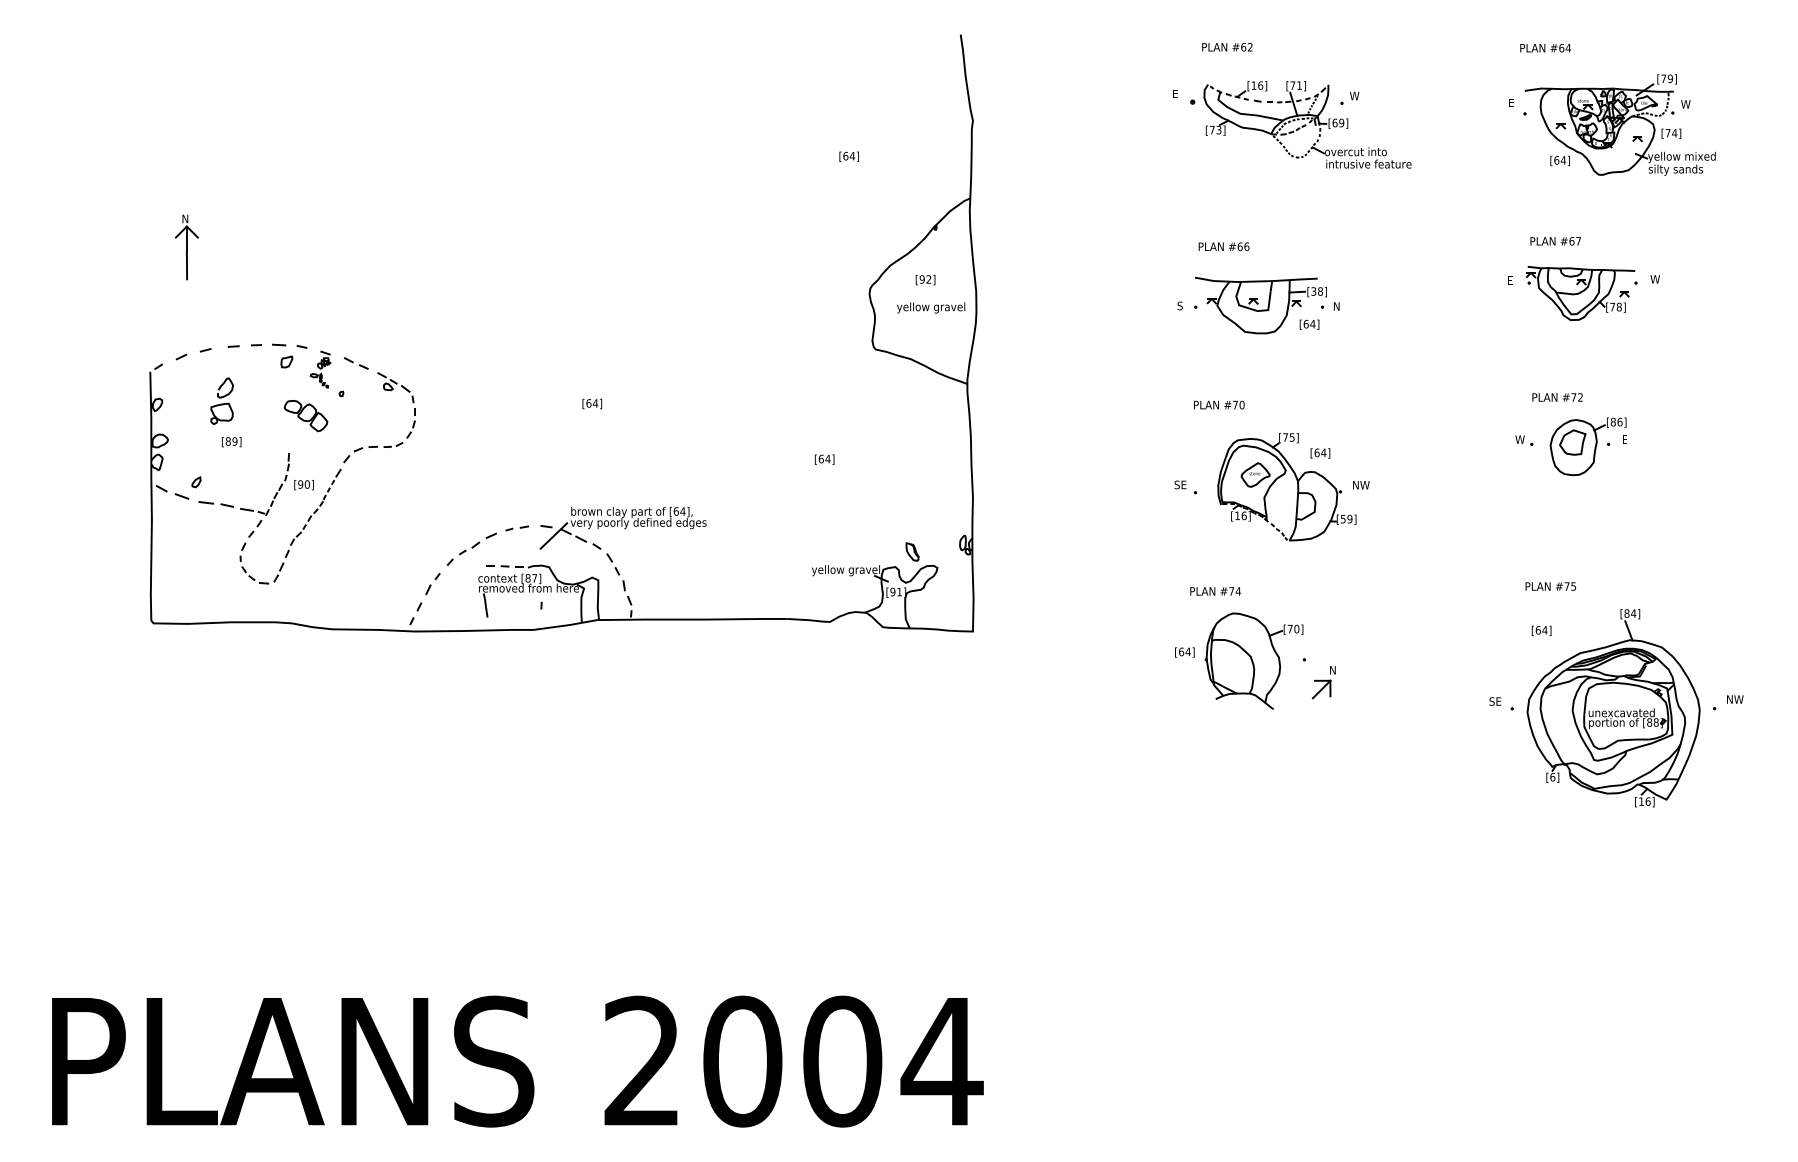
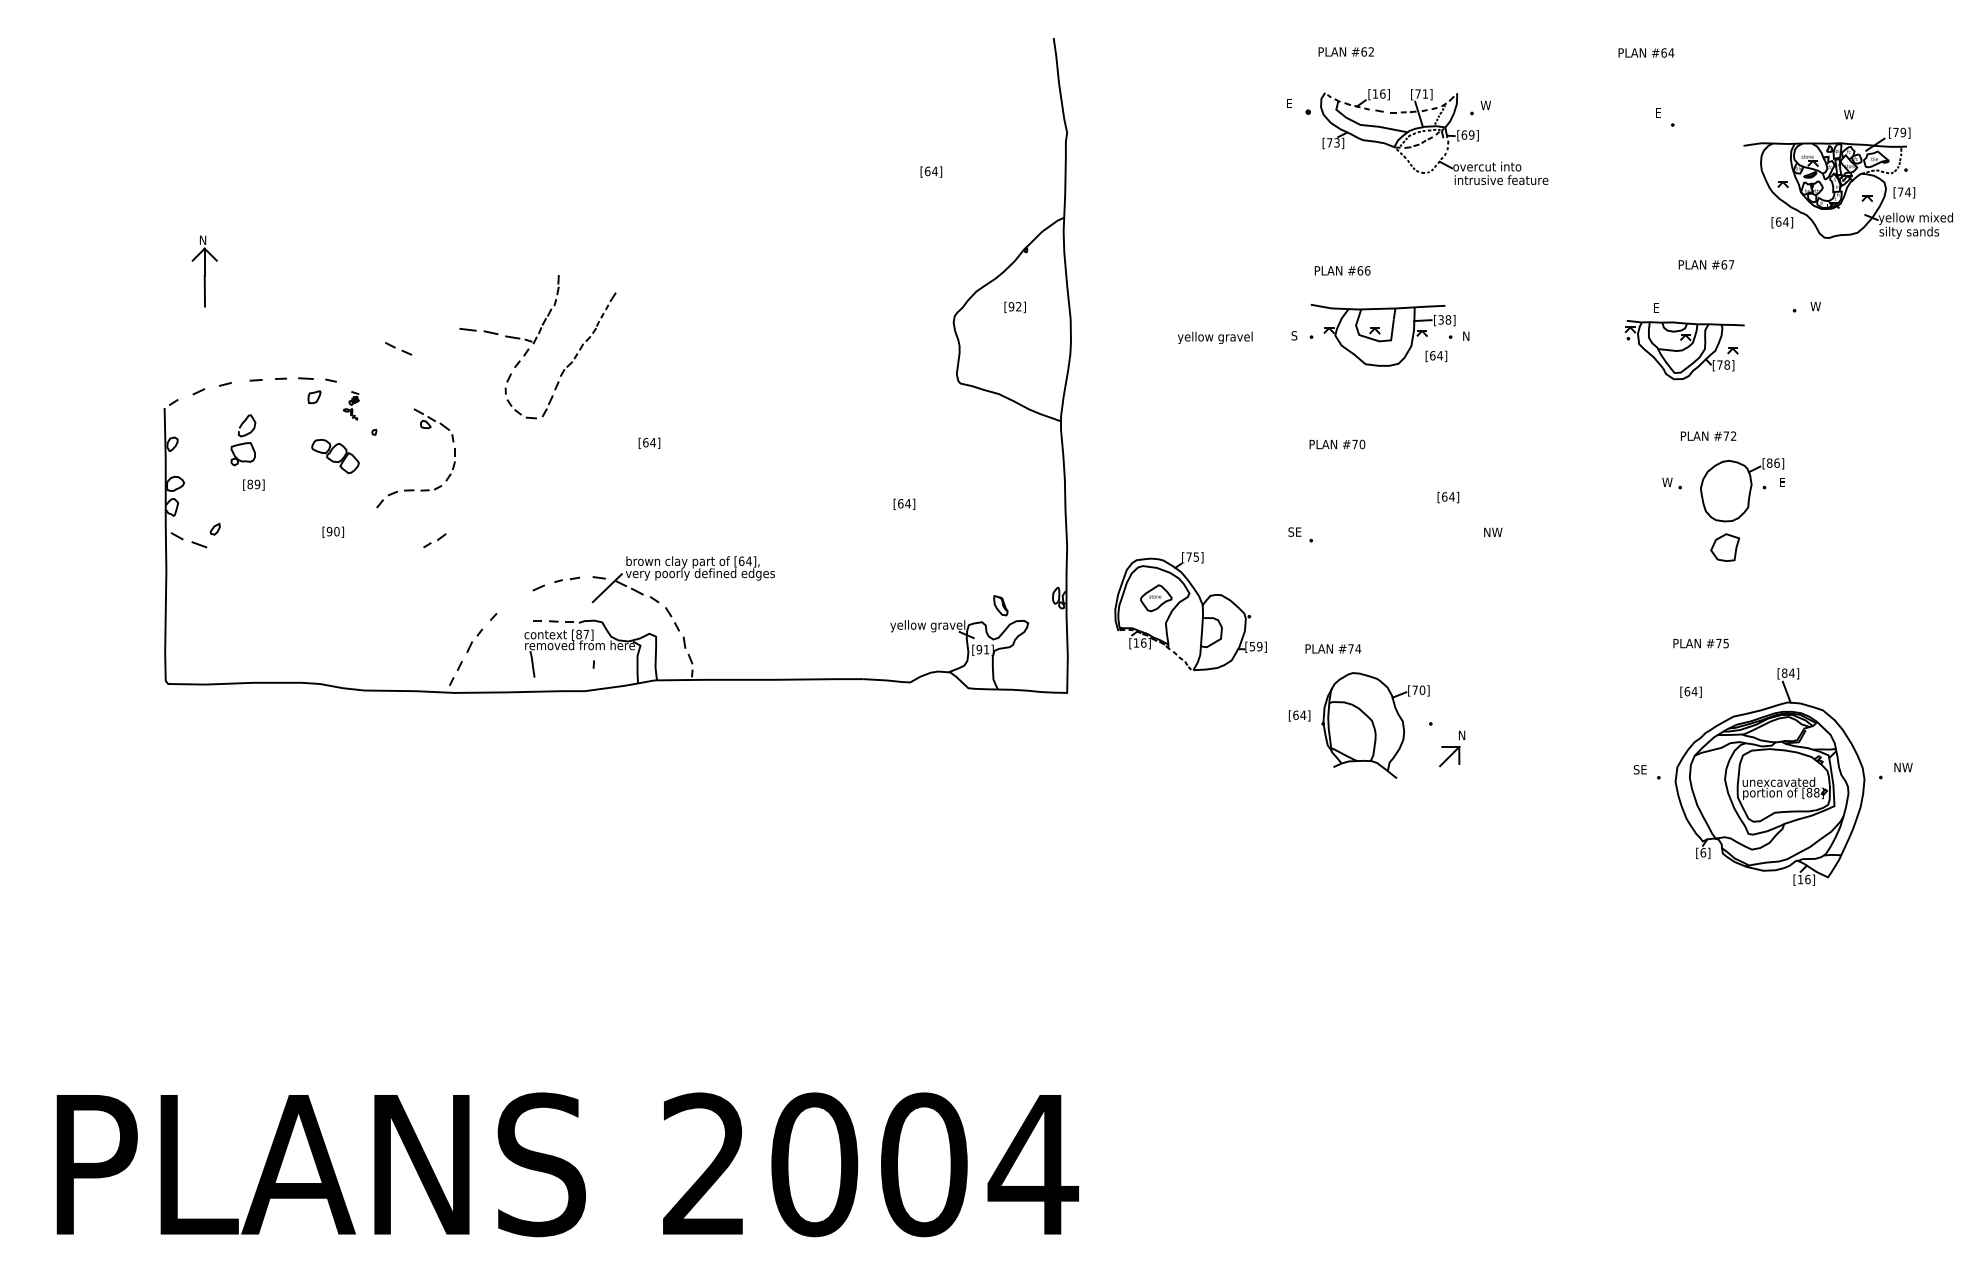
text: (1545, 47) -> (1646, 52), moved
part: (1619, 124) -> (1847, 182), moved
part: (1580, 293) -> (1684, 350), moved
text: (931, 307) -> (1215, 337), moved
part: (356, 363) -> (398, 348), moved
part: (320, 369) -> (351, 405), size x0.7
part: (1573, 442) -> (1725, 547), moved
part: (1296, 483) -> (1201, 607), moved
part: (269, 519) -> (537, 347), moved
part: (469, 548) -> (434, 540), moved

